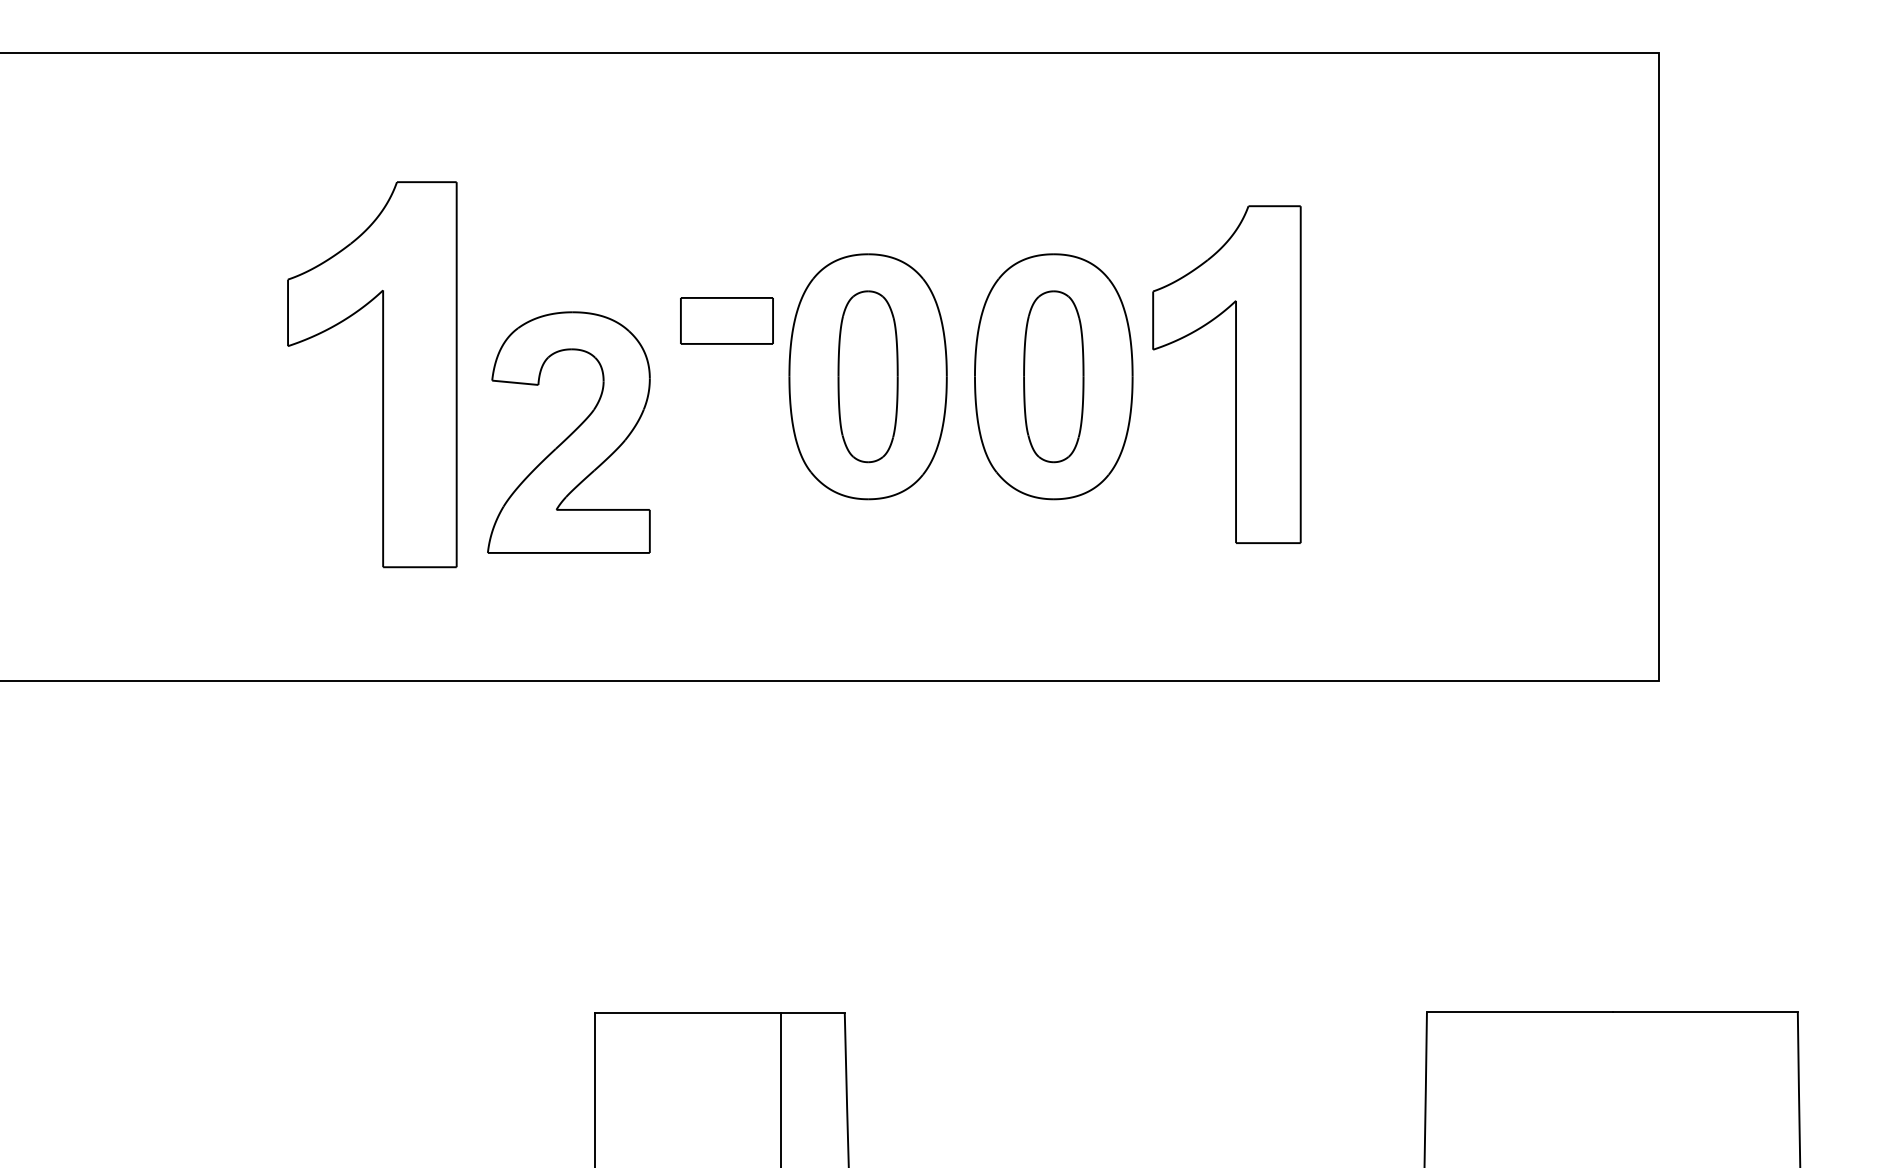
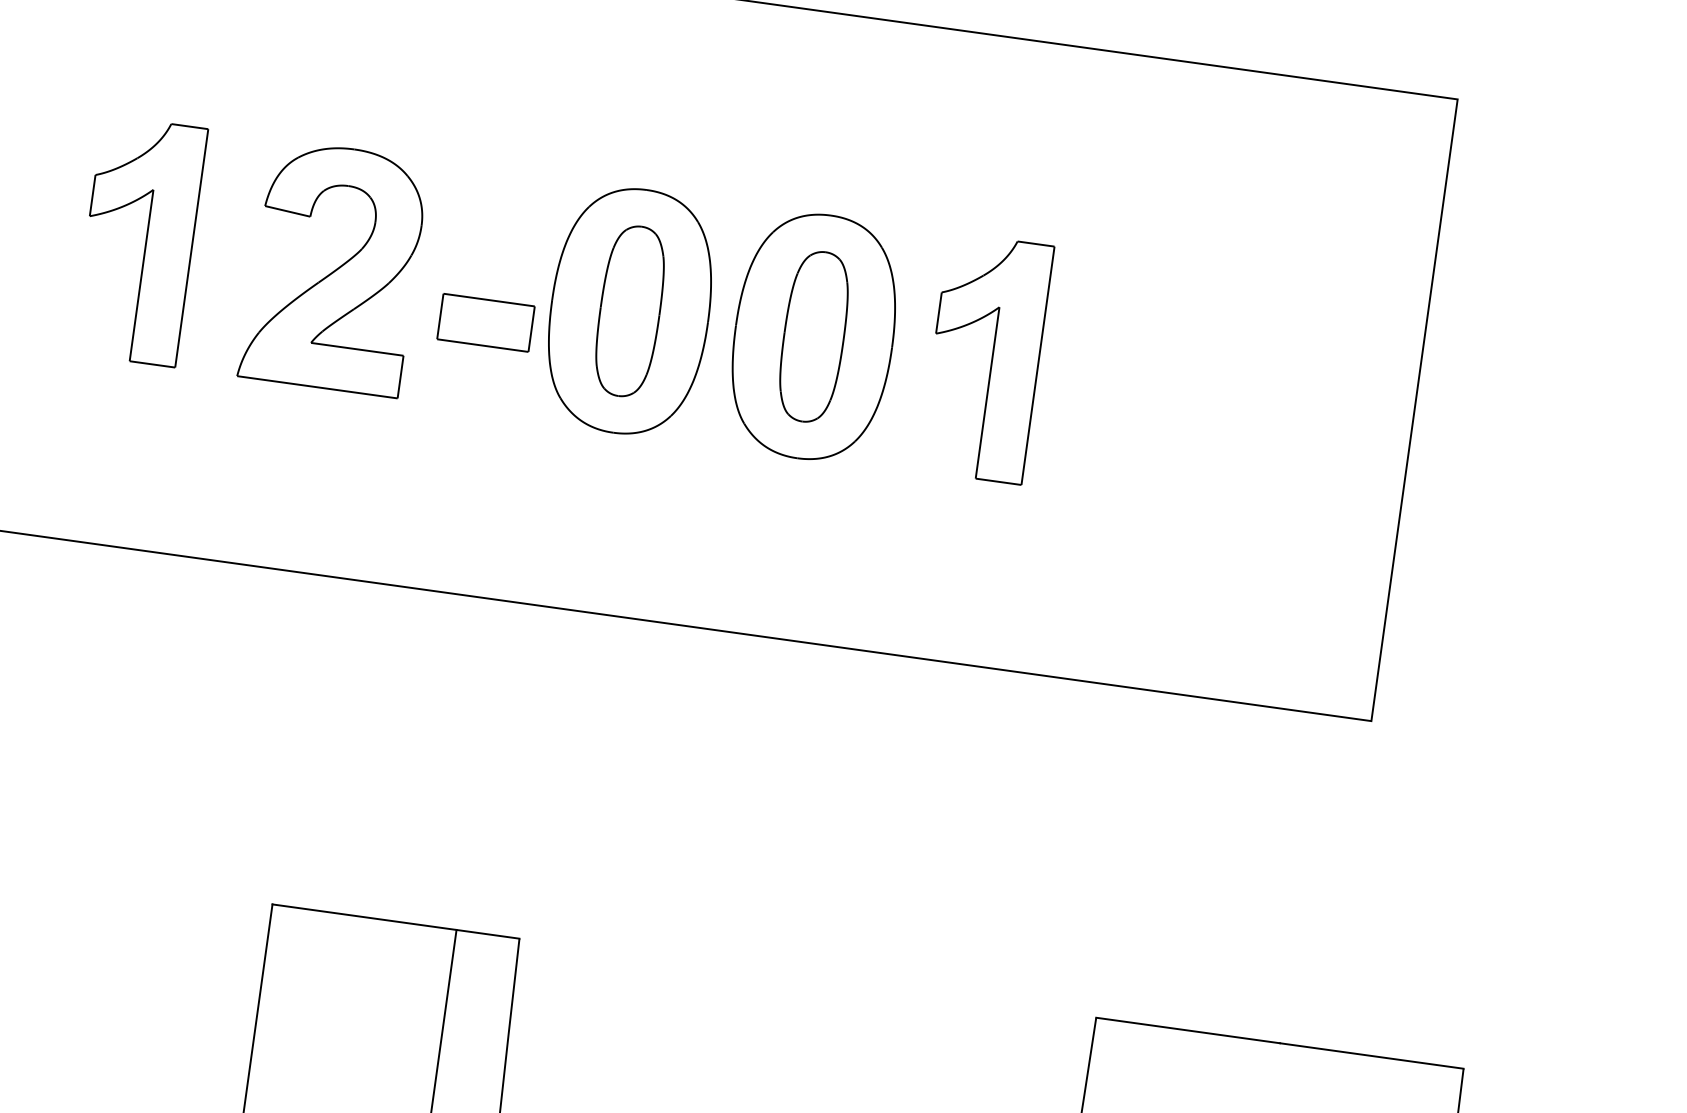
part: (726, 320) -> (485, 322), moved
part: (372, 374) -> (139, 240), size x0.62
part: (1226, 374) -> (985, 358), size x0.71
part: (568, 432) -> (333, 267), moved

